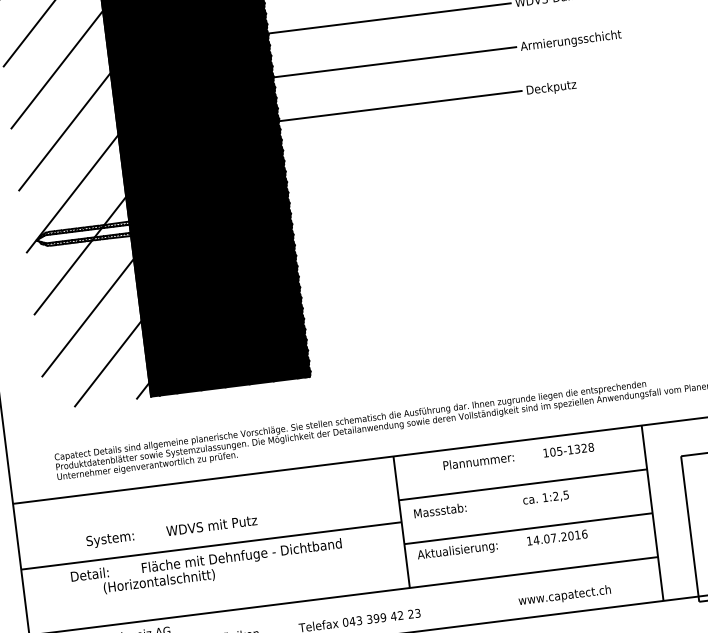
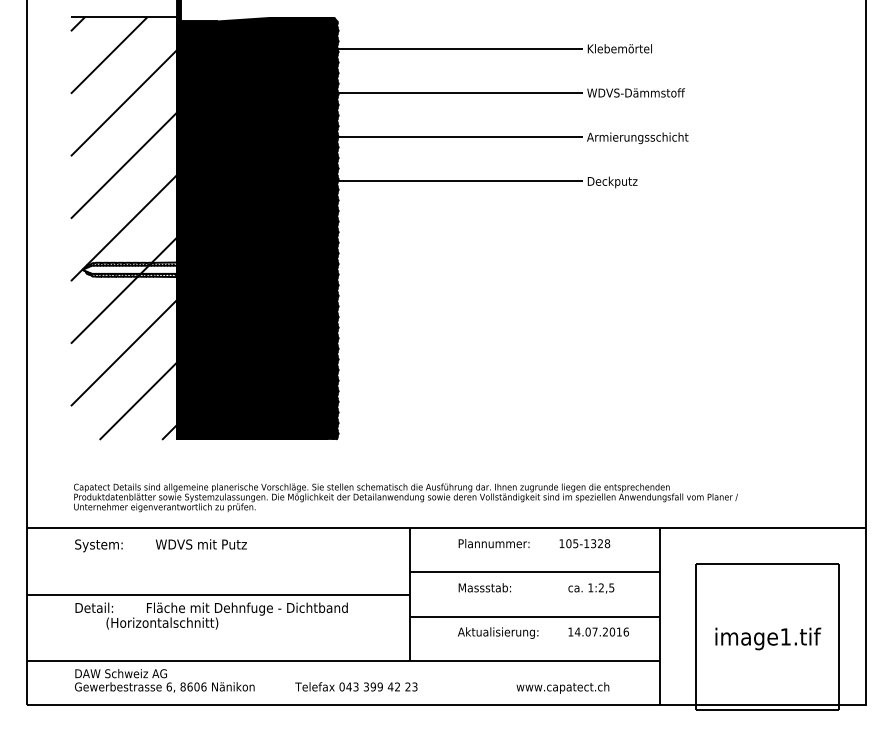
text: (491, 504) -> (536, 588), moved
text: (171, 531) -> (160, 545), moved
text: (502, 544) -> (543, 632), moved

